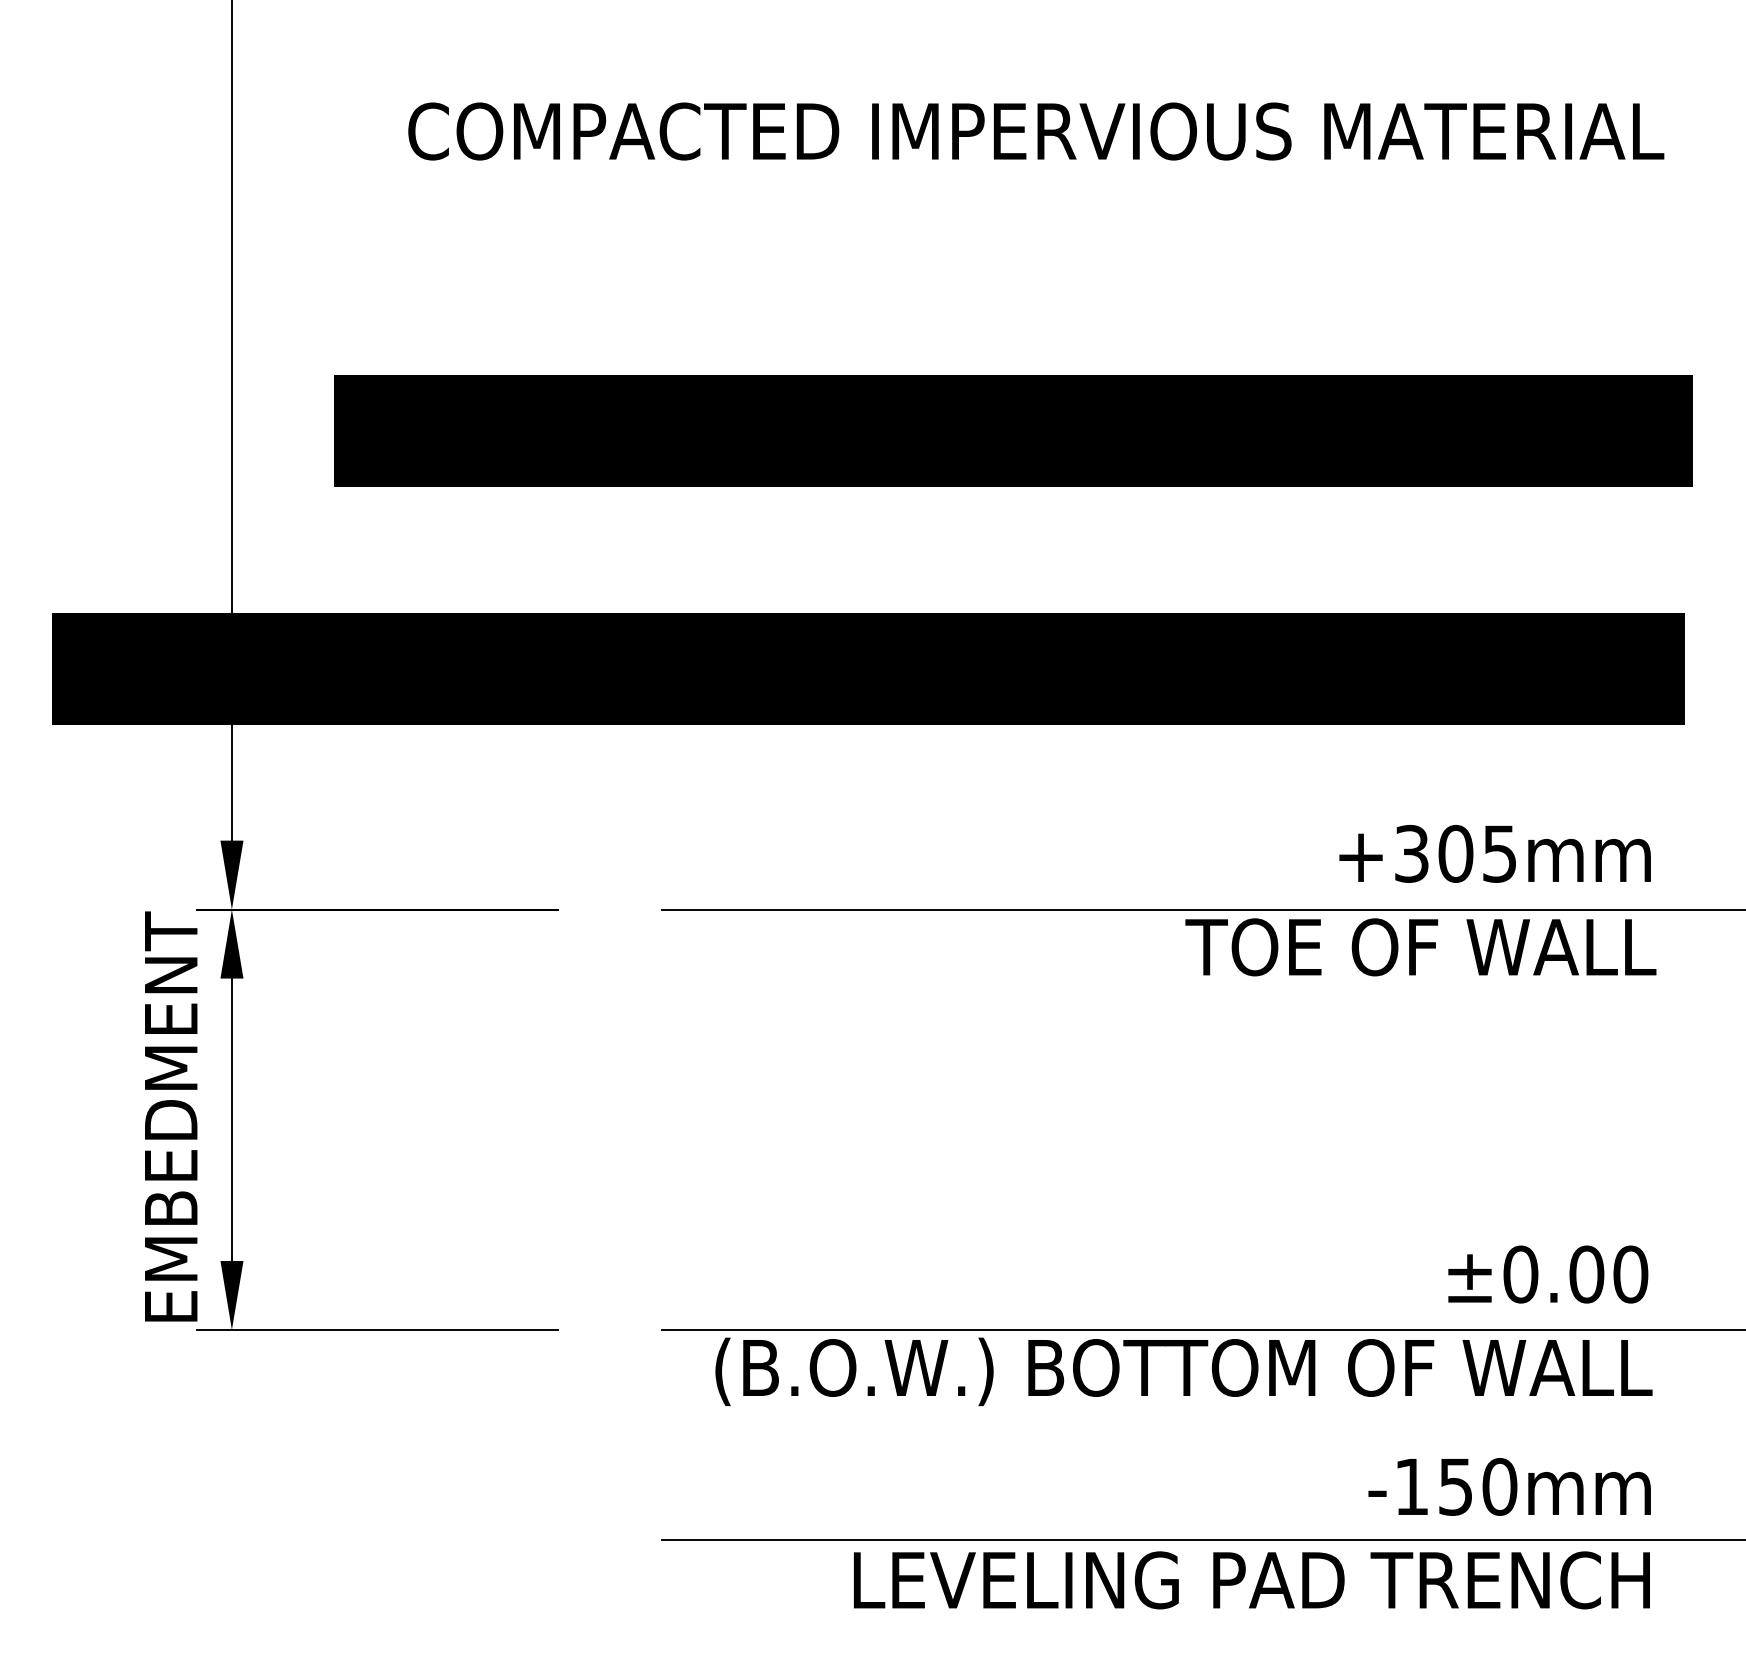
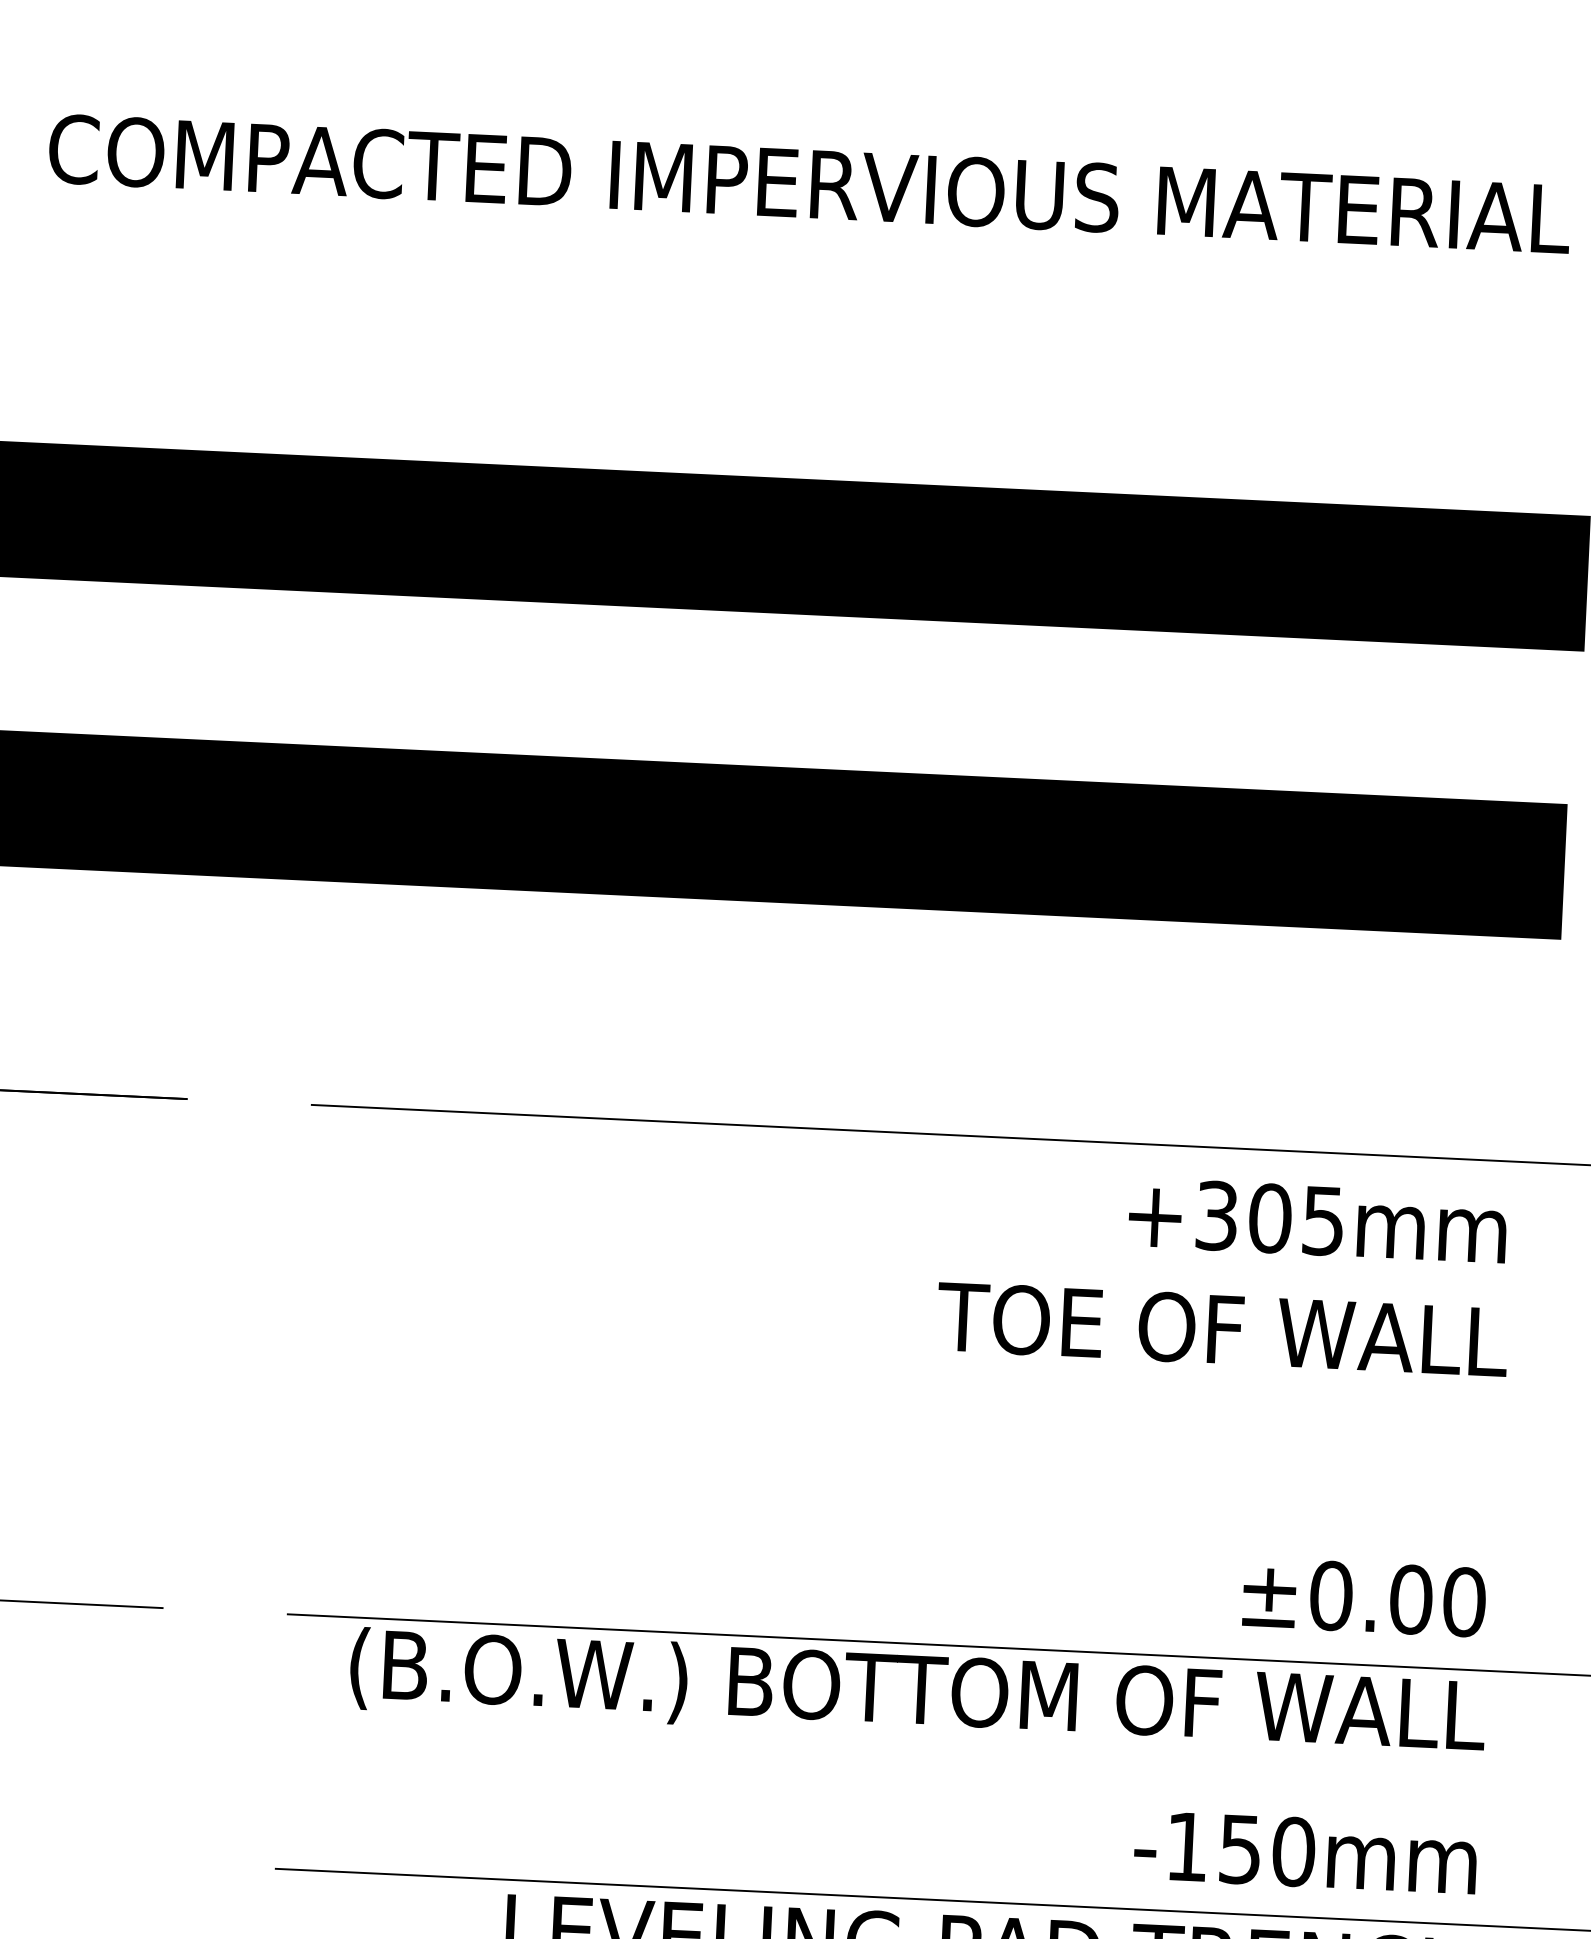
text: (1420, 900) -> (1224, 1272), moved

